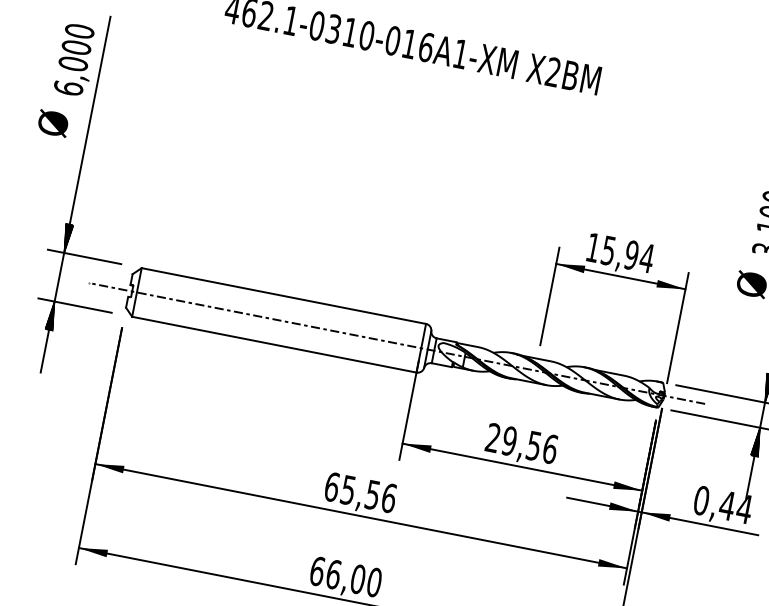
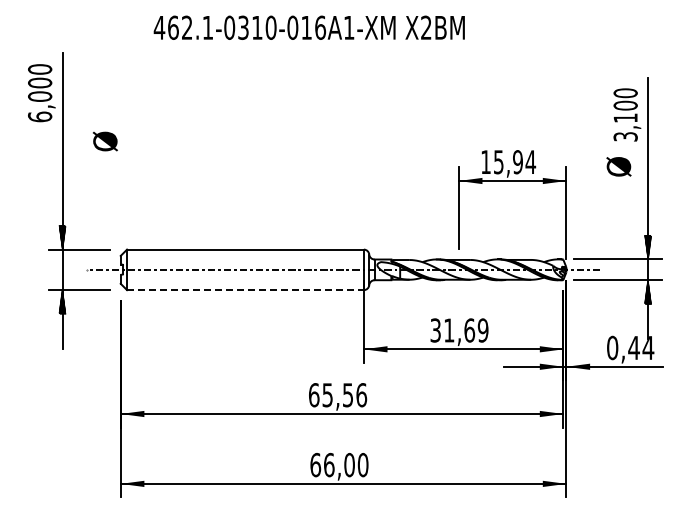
text: (53, 123) -> (105, 141), moved
line: (274, 345) -> (245, 290), solid -> dashed
text: (521, 443) -> (459, 330), 29,56 -> 31,69

